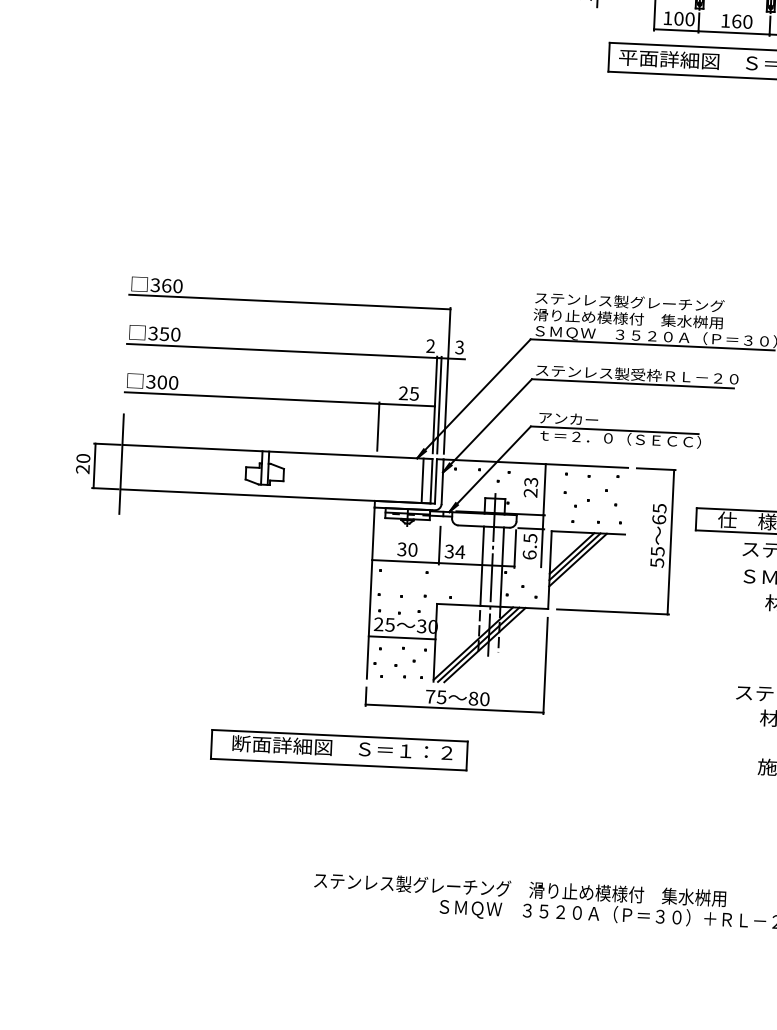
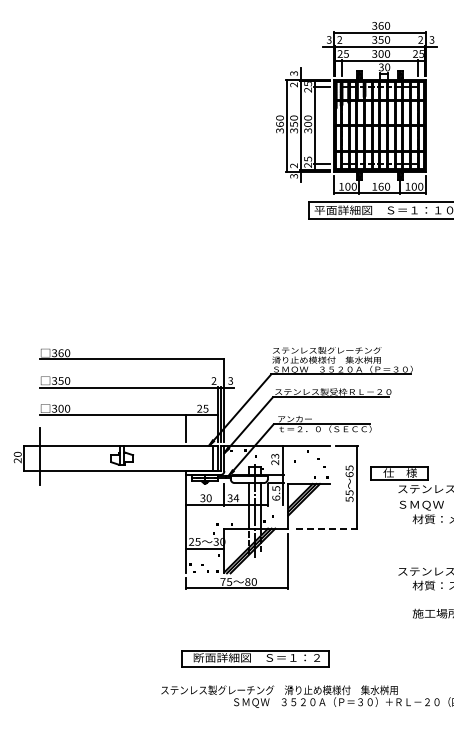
part: (581, 502) -> (304, 466), removed
line: (612, 611) -> (325, 528), solid -> dashed
part: (339, 749) -> (255, 658), moved

